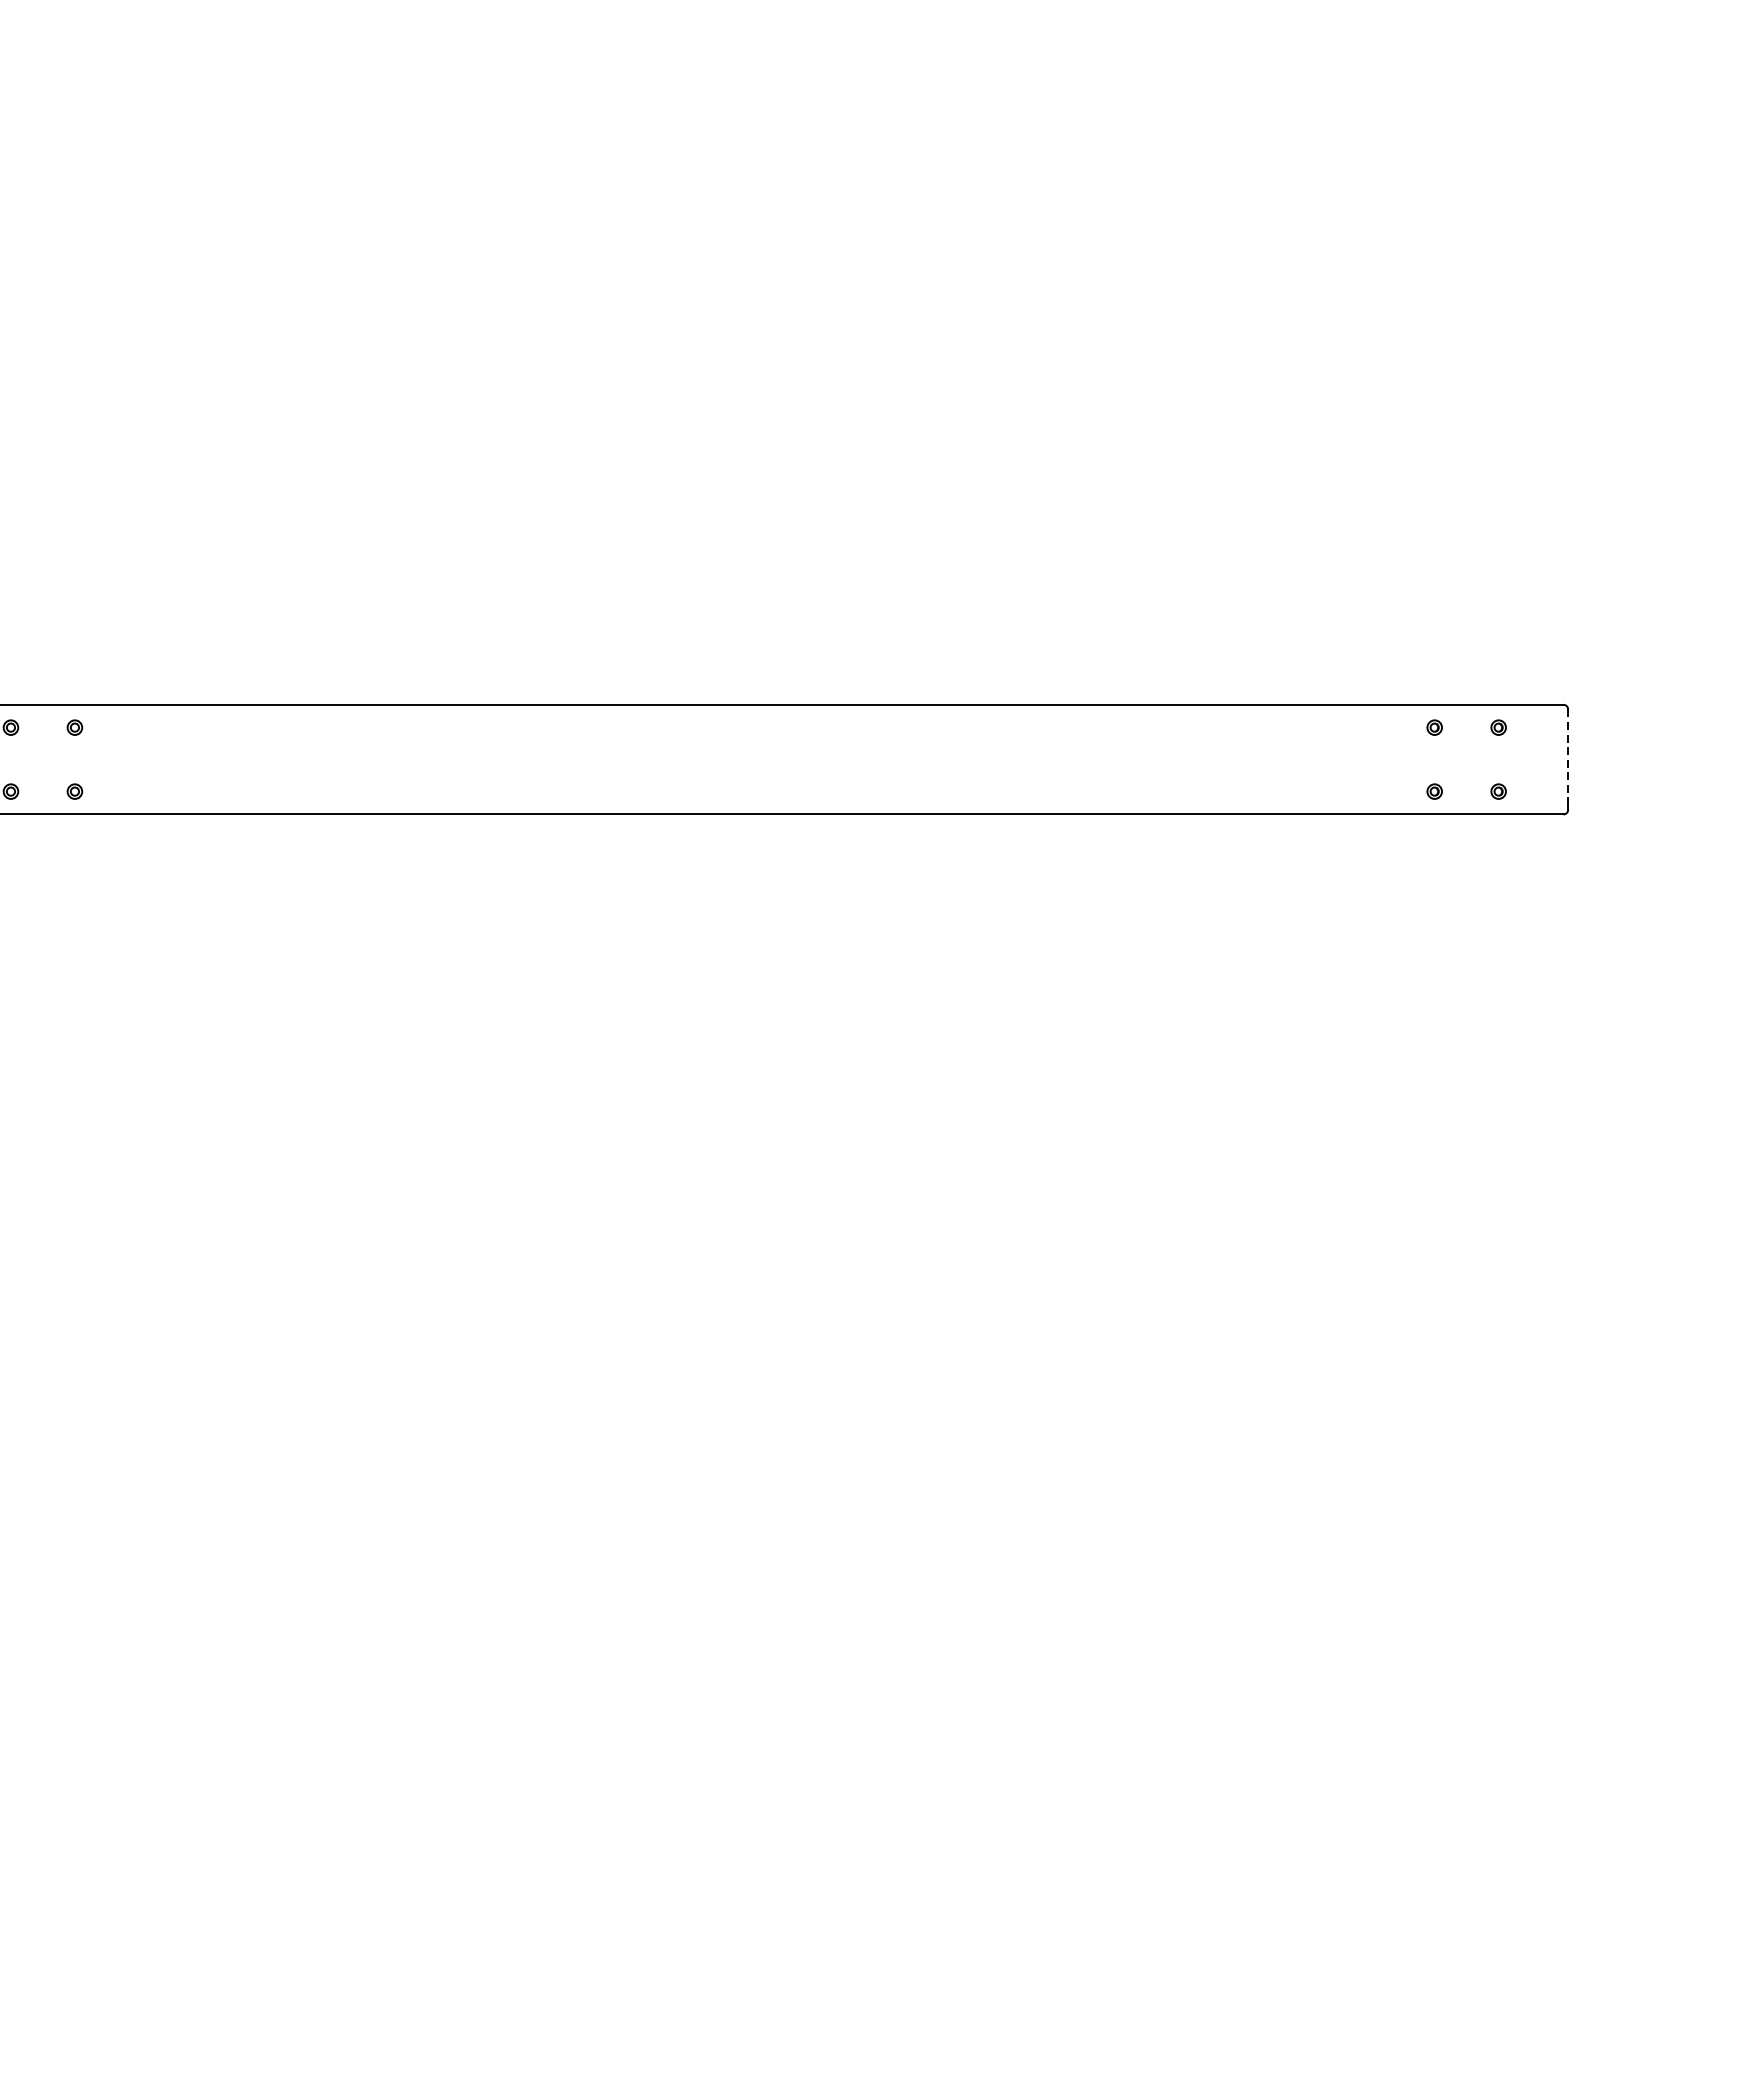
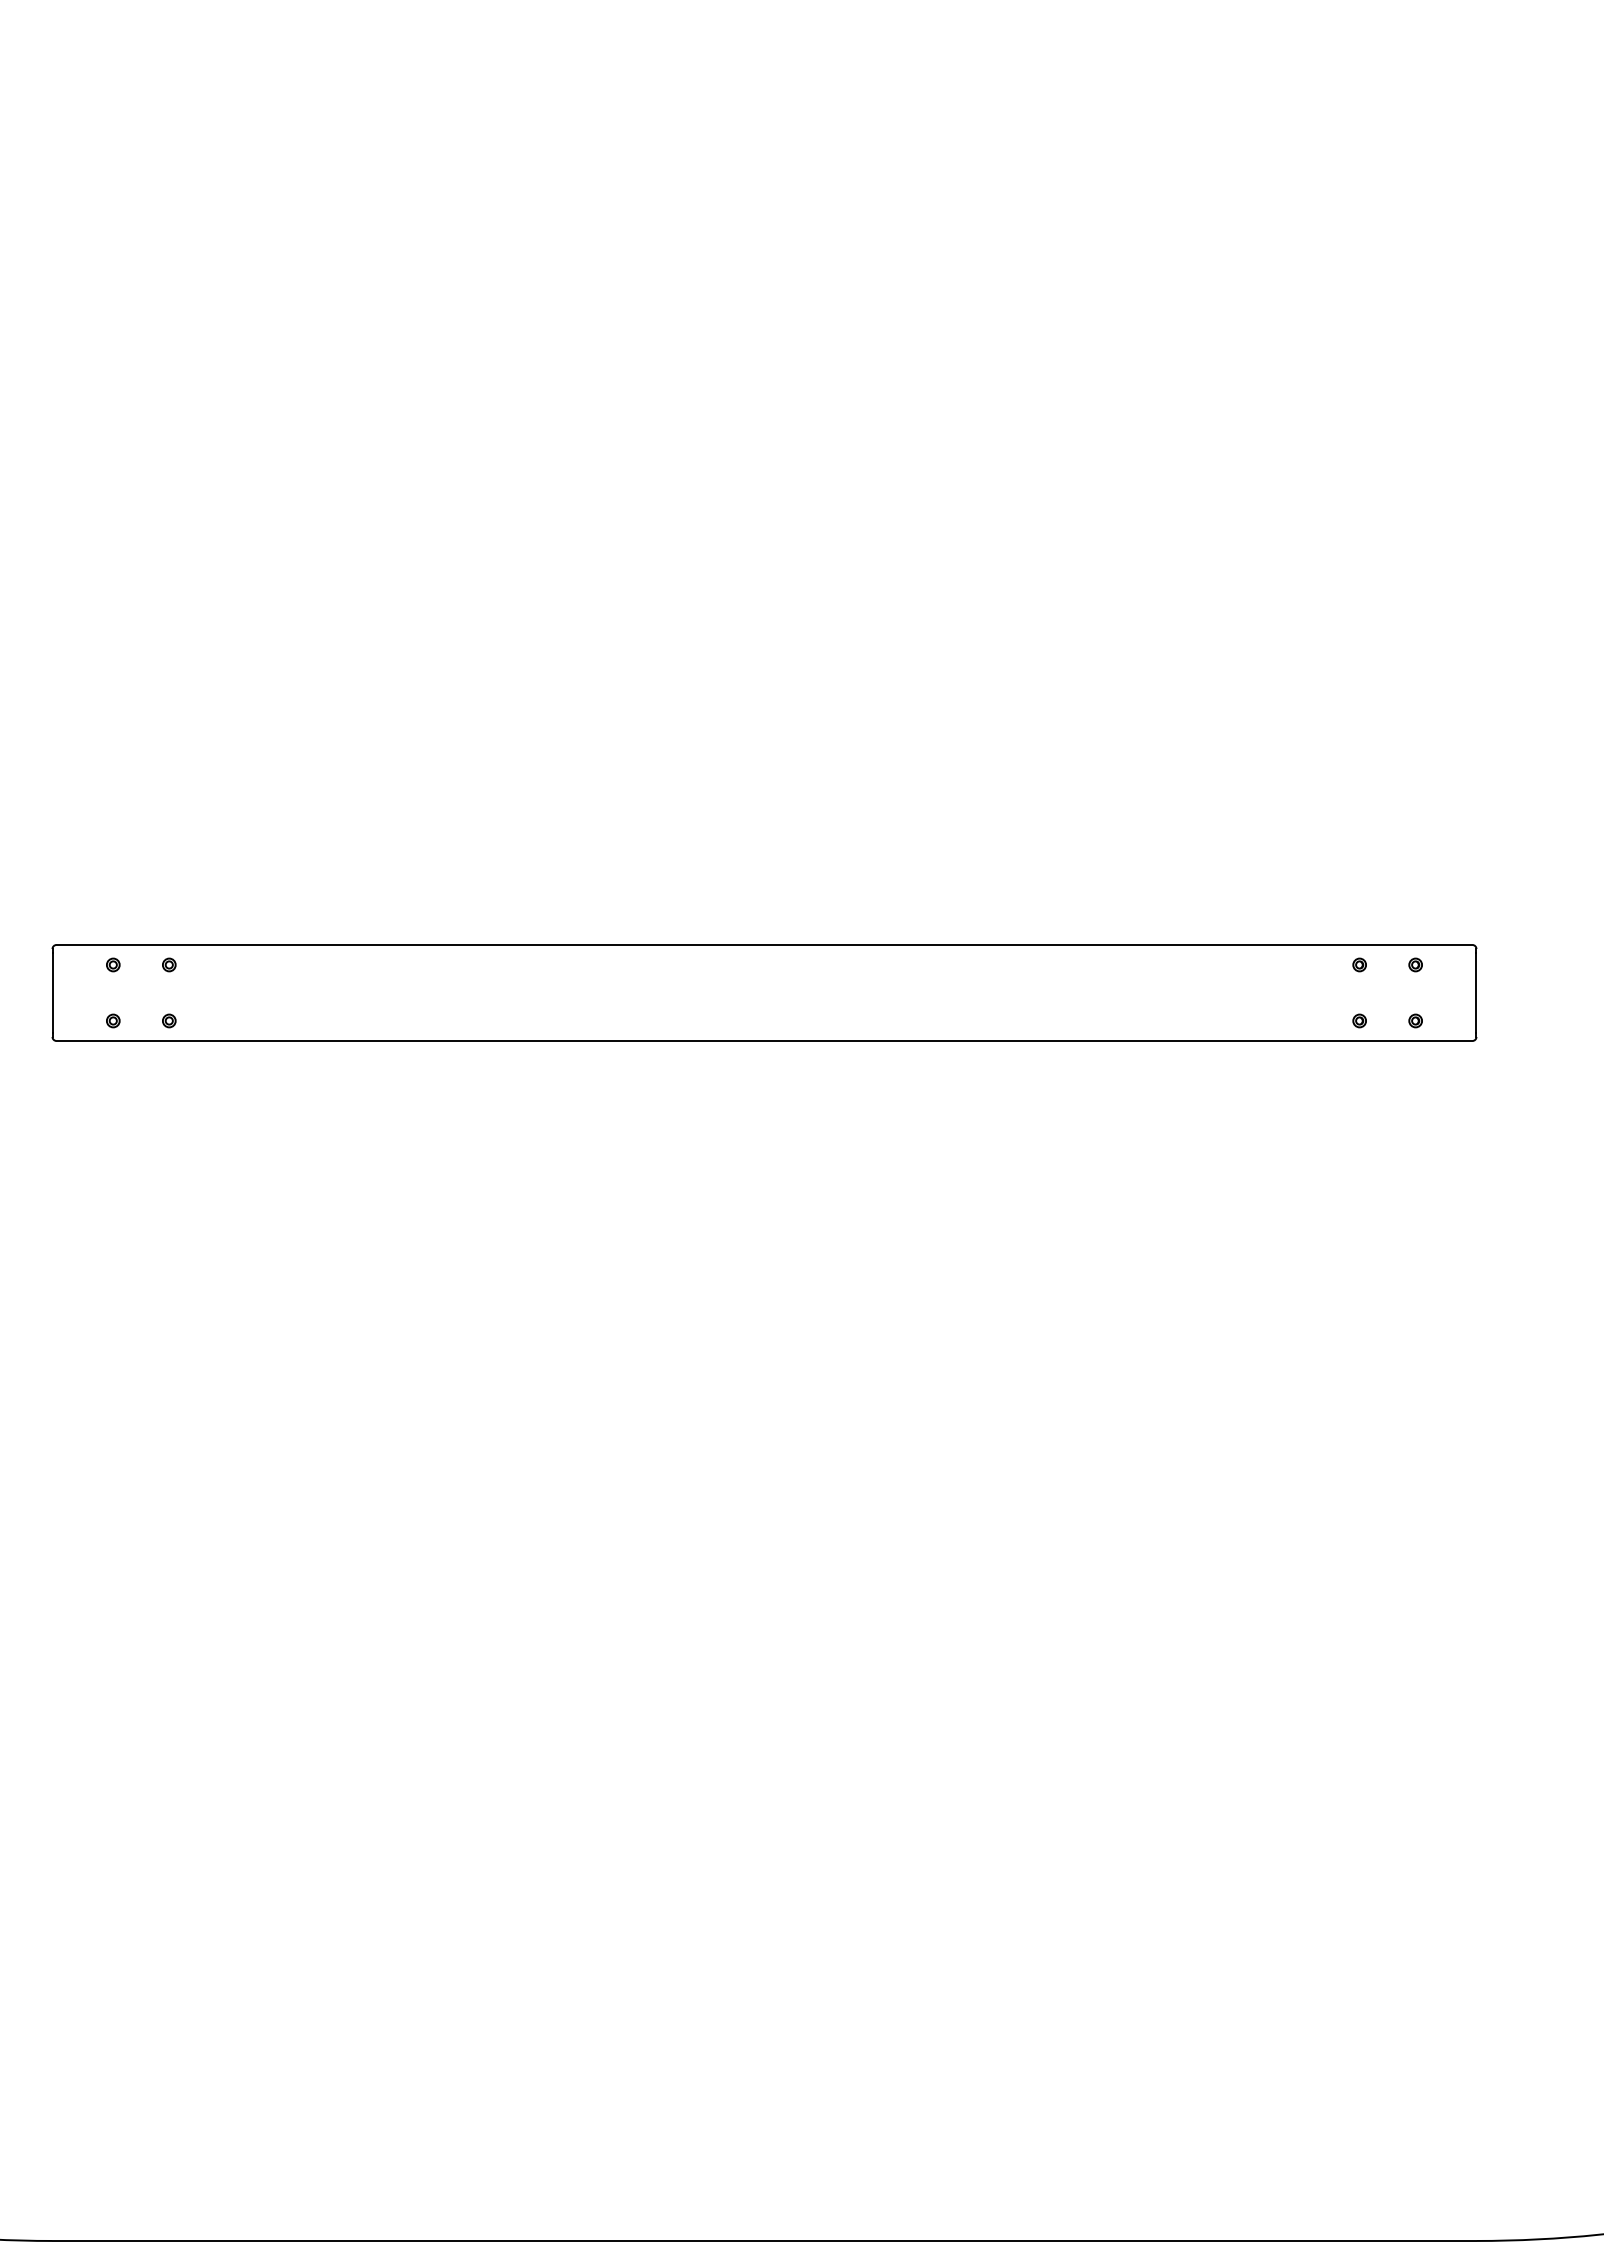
line: (1568, 760) -> (1476, 993), dashed -> solid

